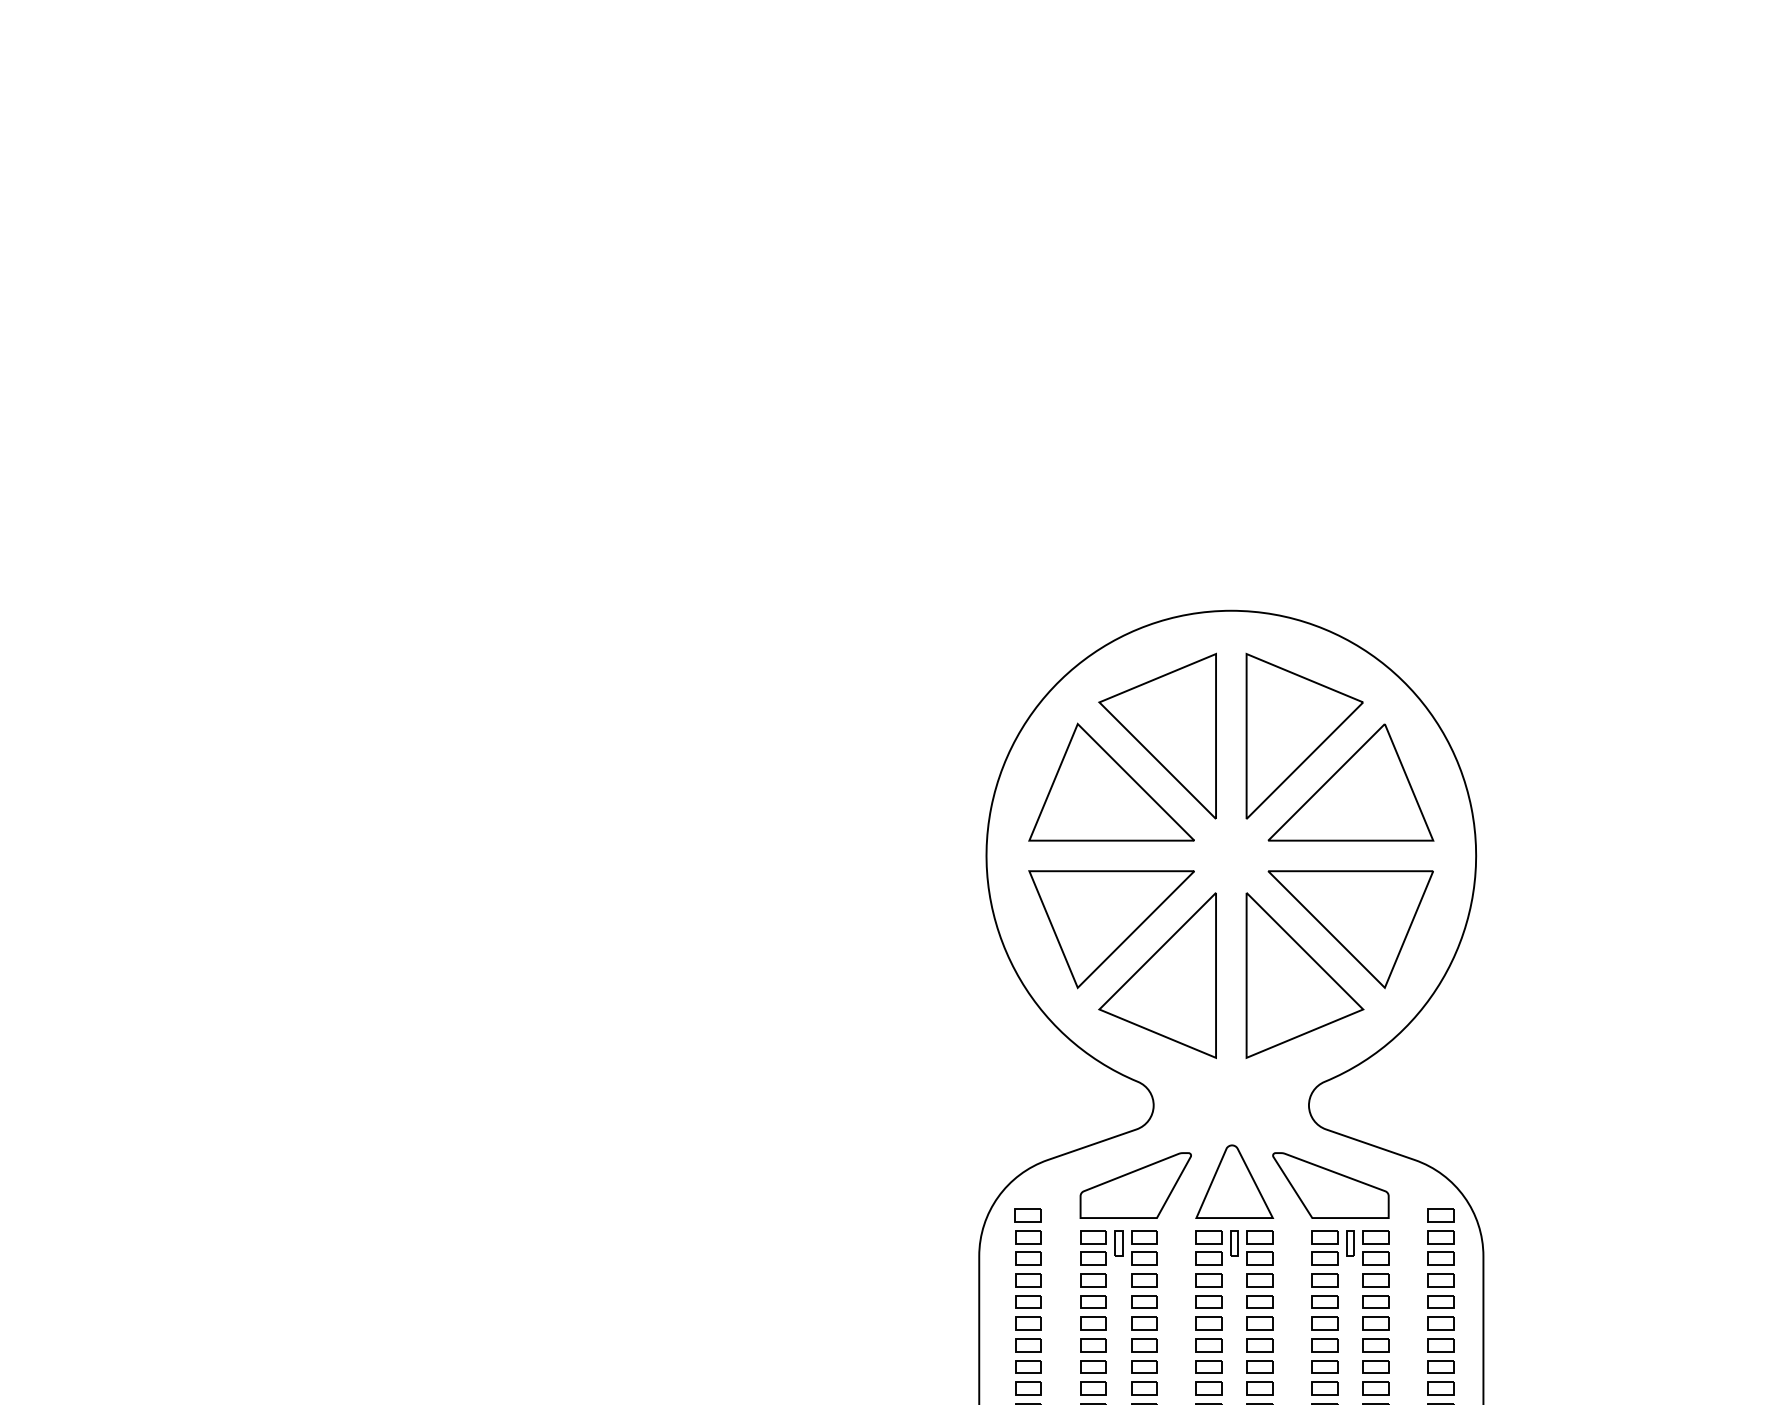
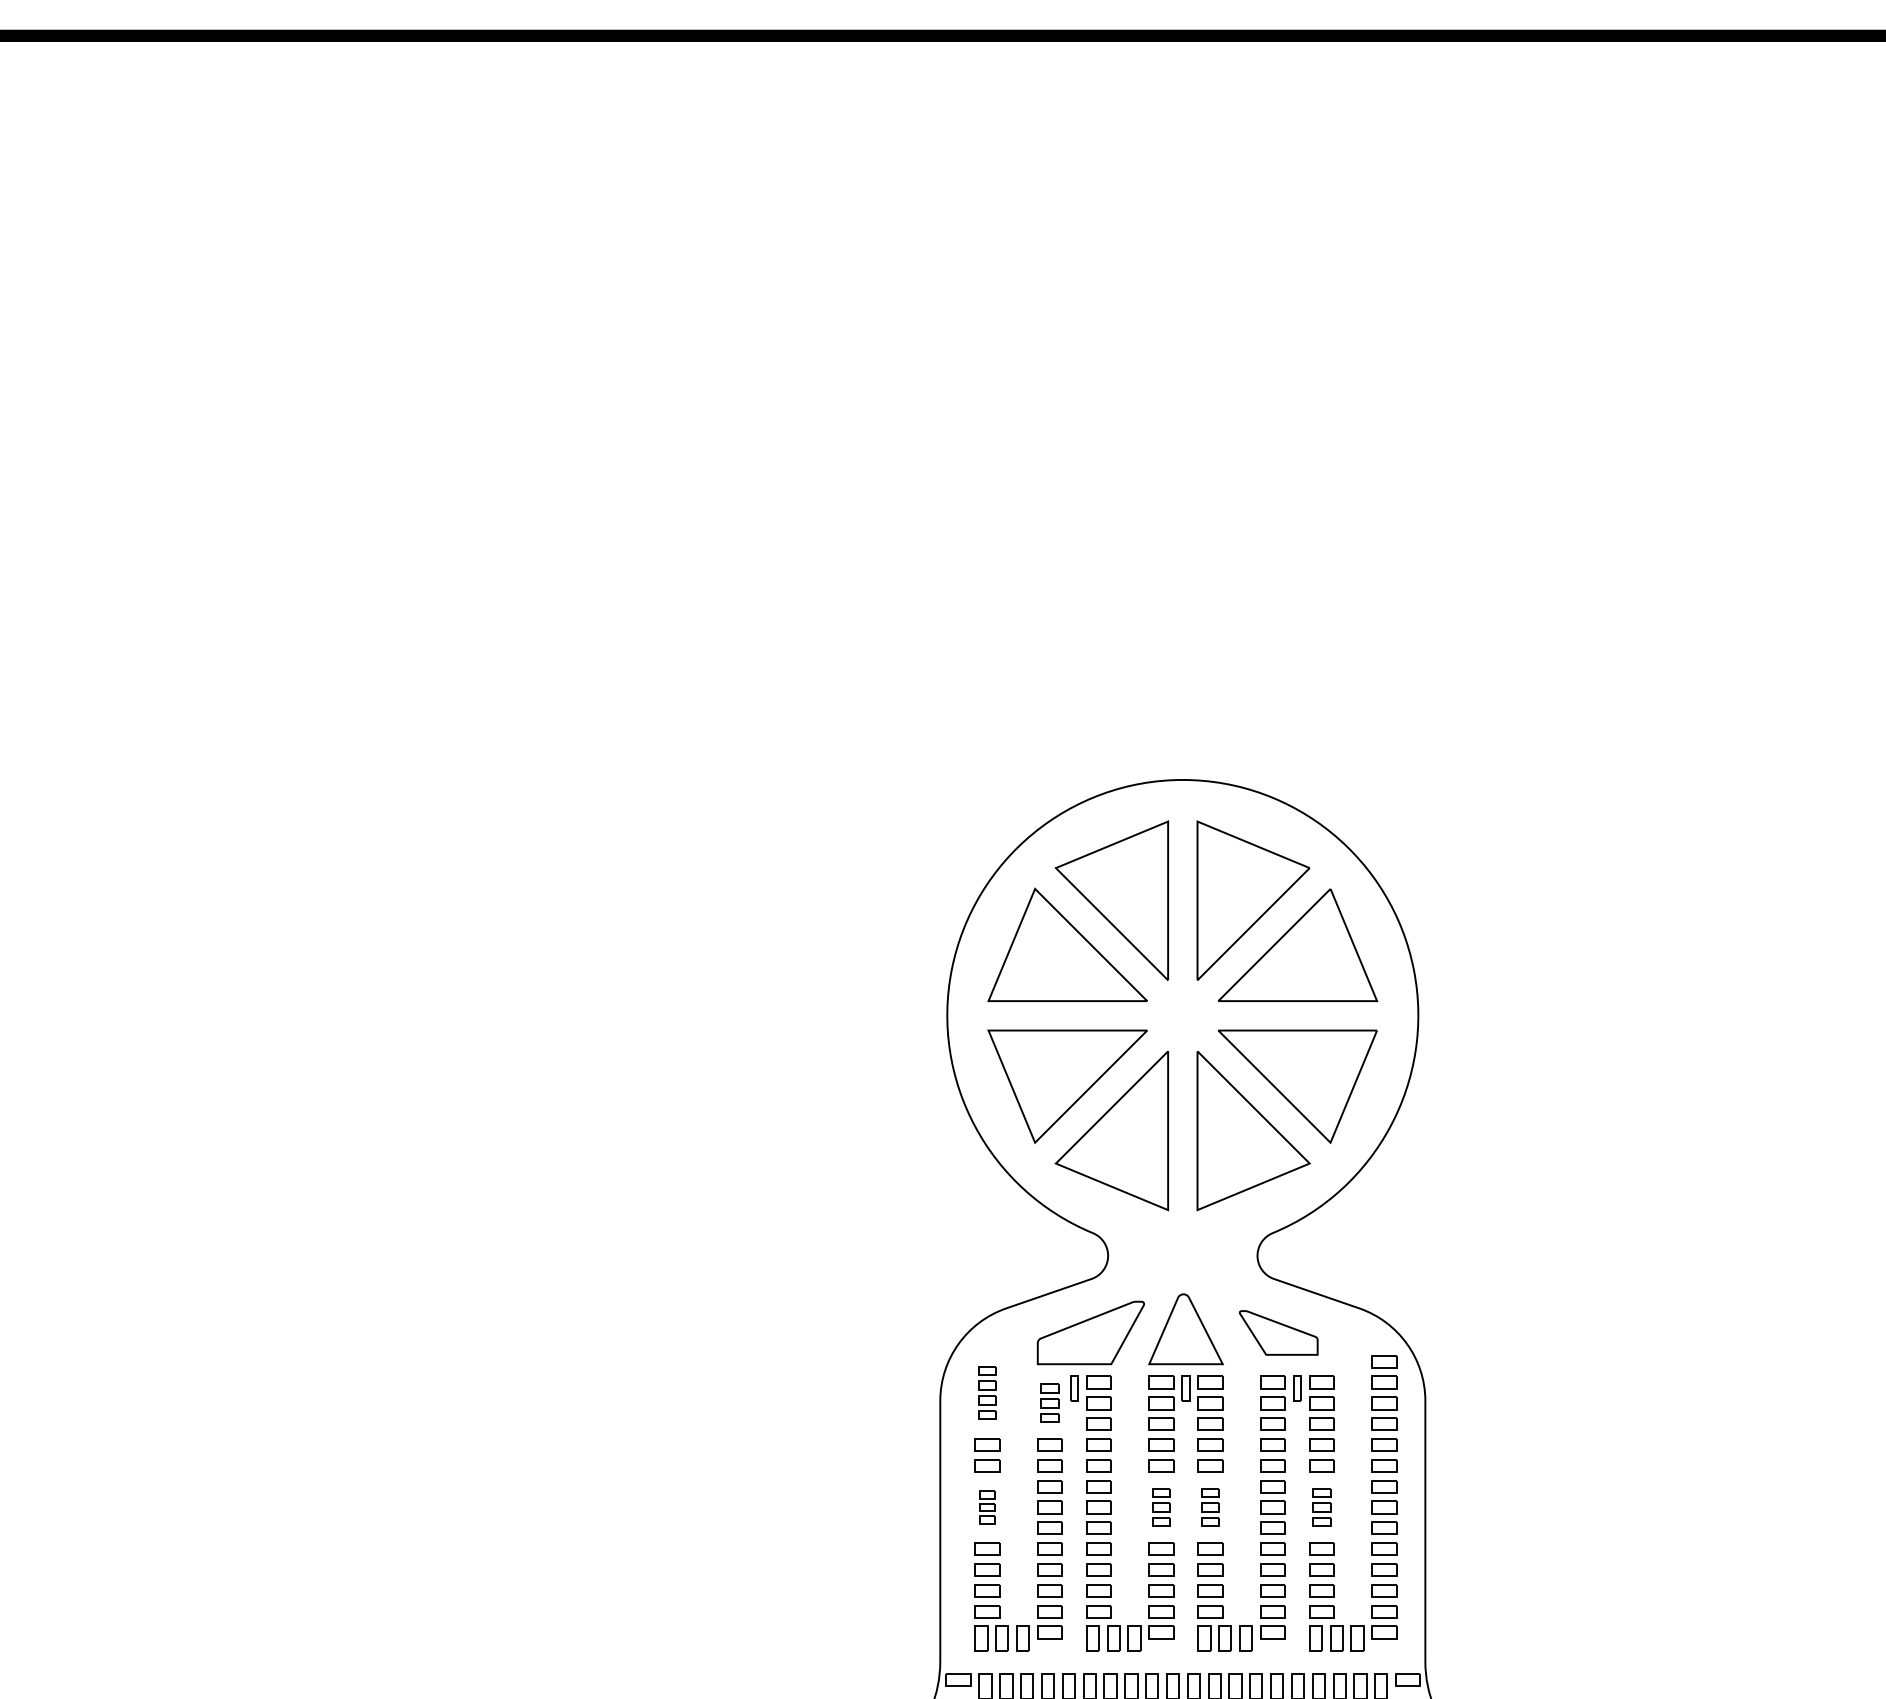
part: (1330, 1185) -> (1278, 1332), size x0.7
part: (1028, 1247) -> (987, 1392), size x0.7
part: (1092, 1257) -> (1049, 1402), size x0.7
part: (1028, 1366) -> (987, 1507), size x0.6
part: (1209, 1366) -> (1161, 1507), size x0.7
part: (1260, 1366) -> (1210, 1507), size x0.7
part: (1375, 1366) -> (1321, 1507), size x0.7

